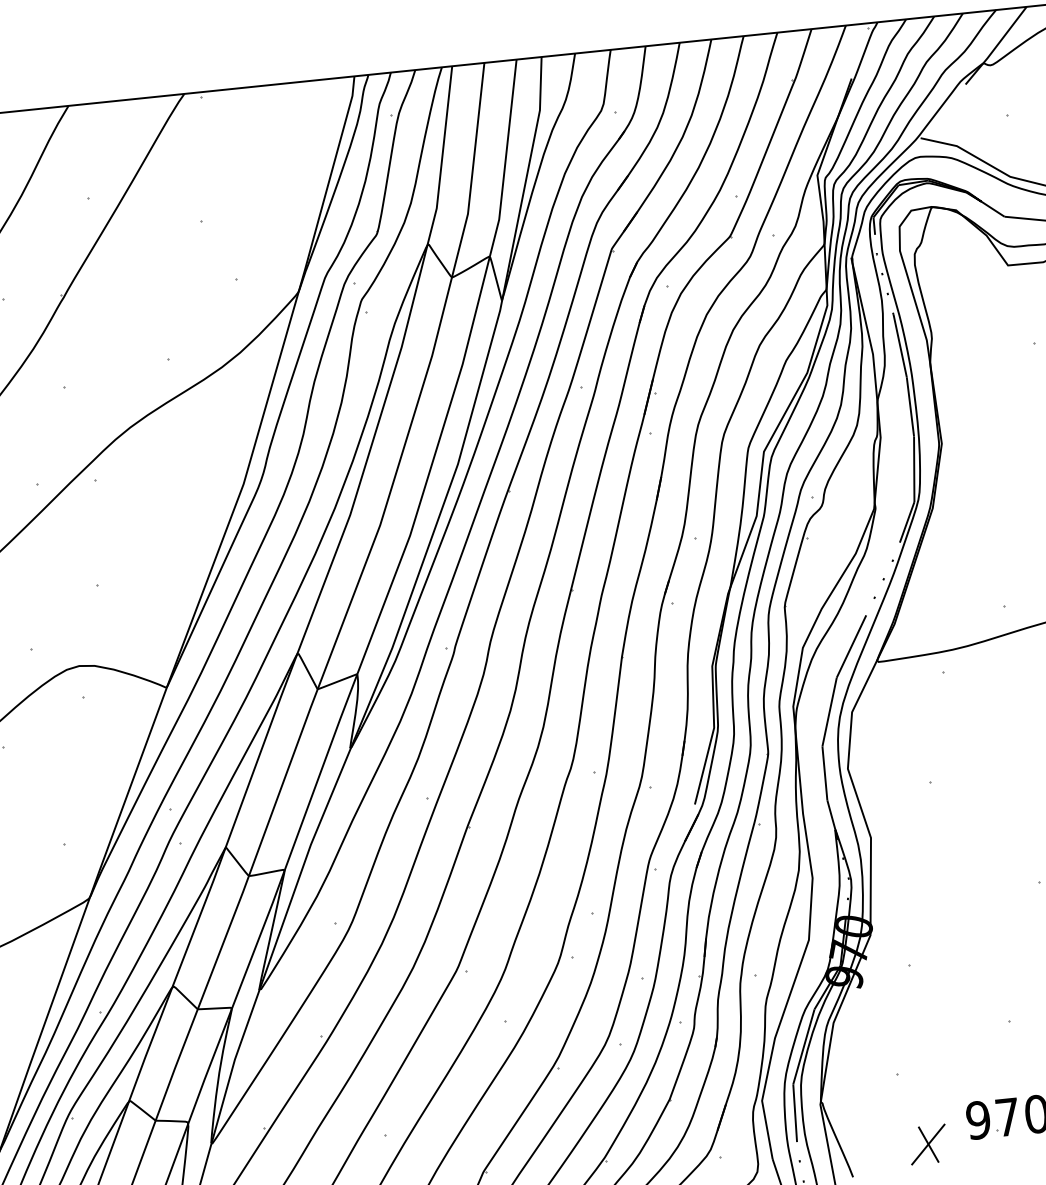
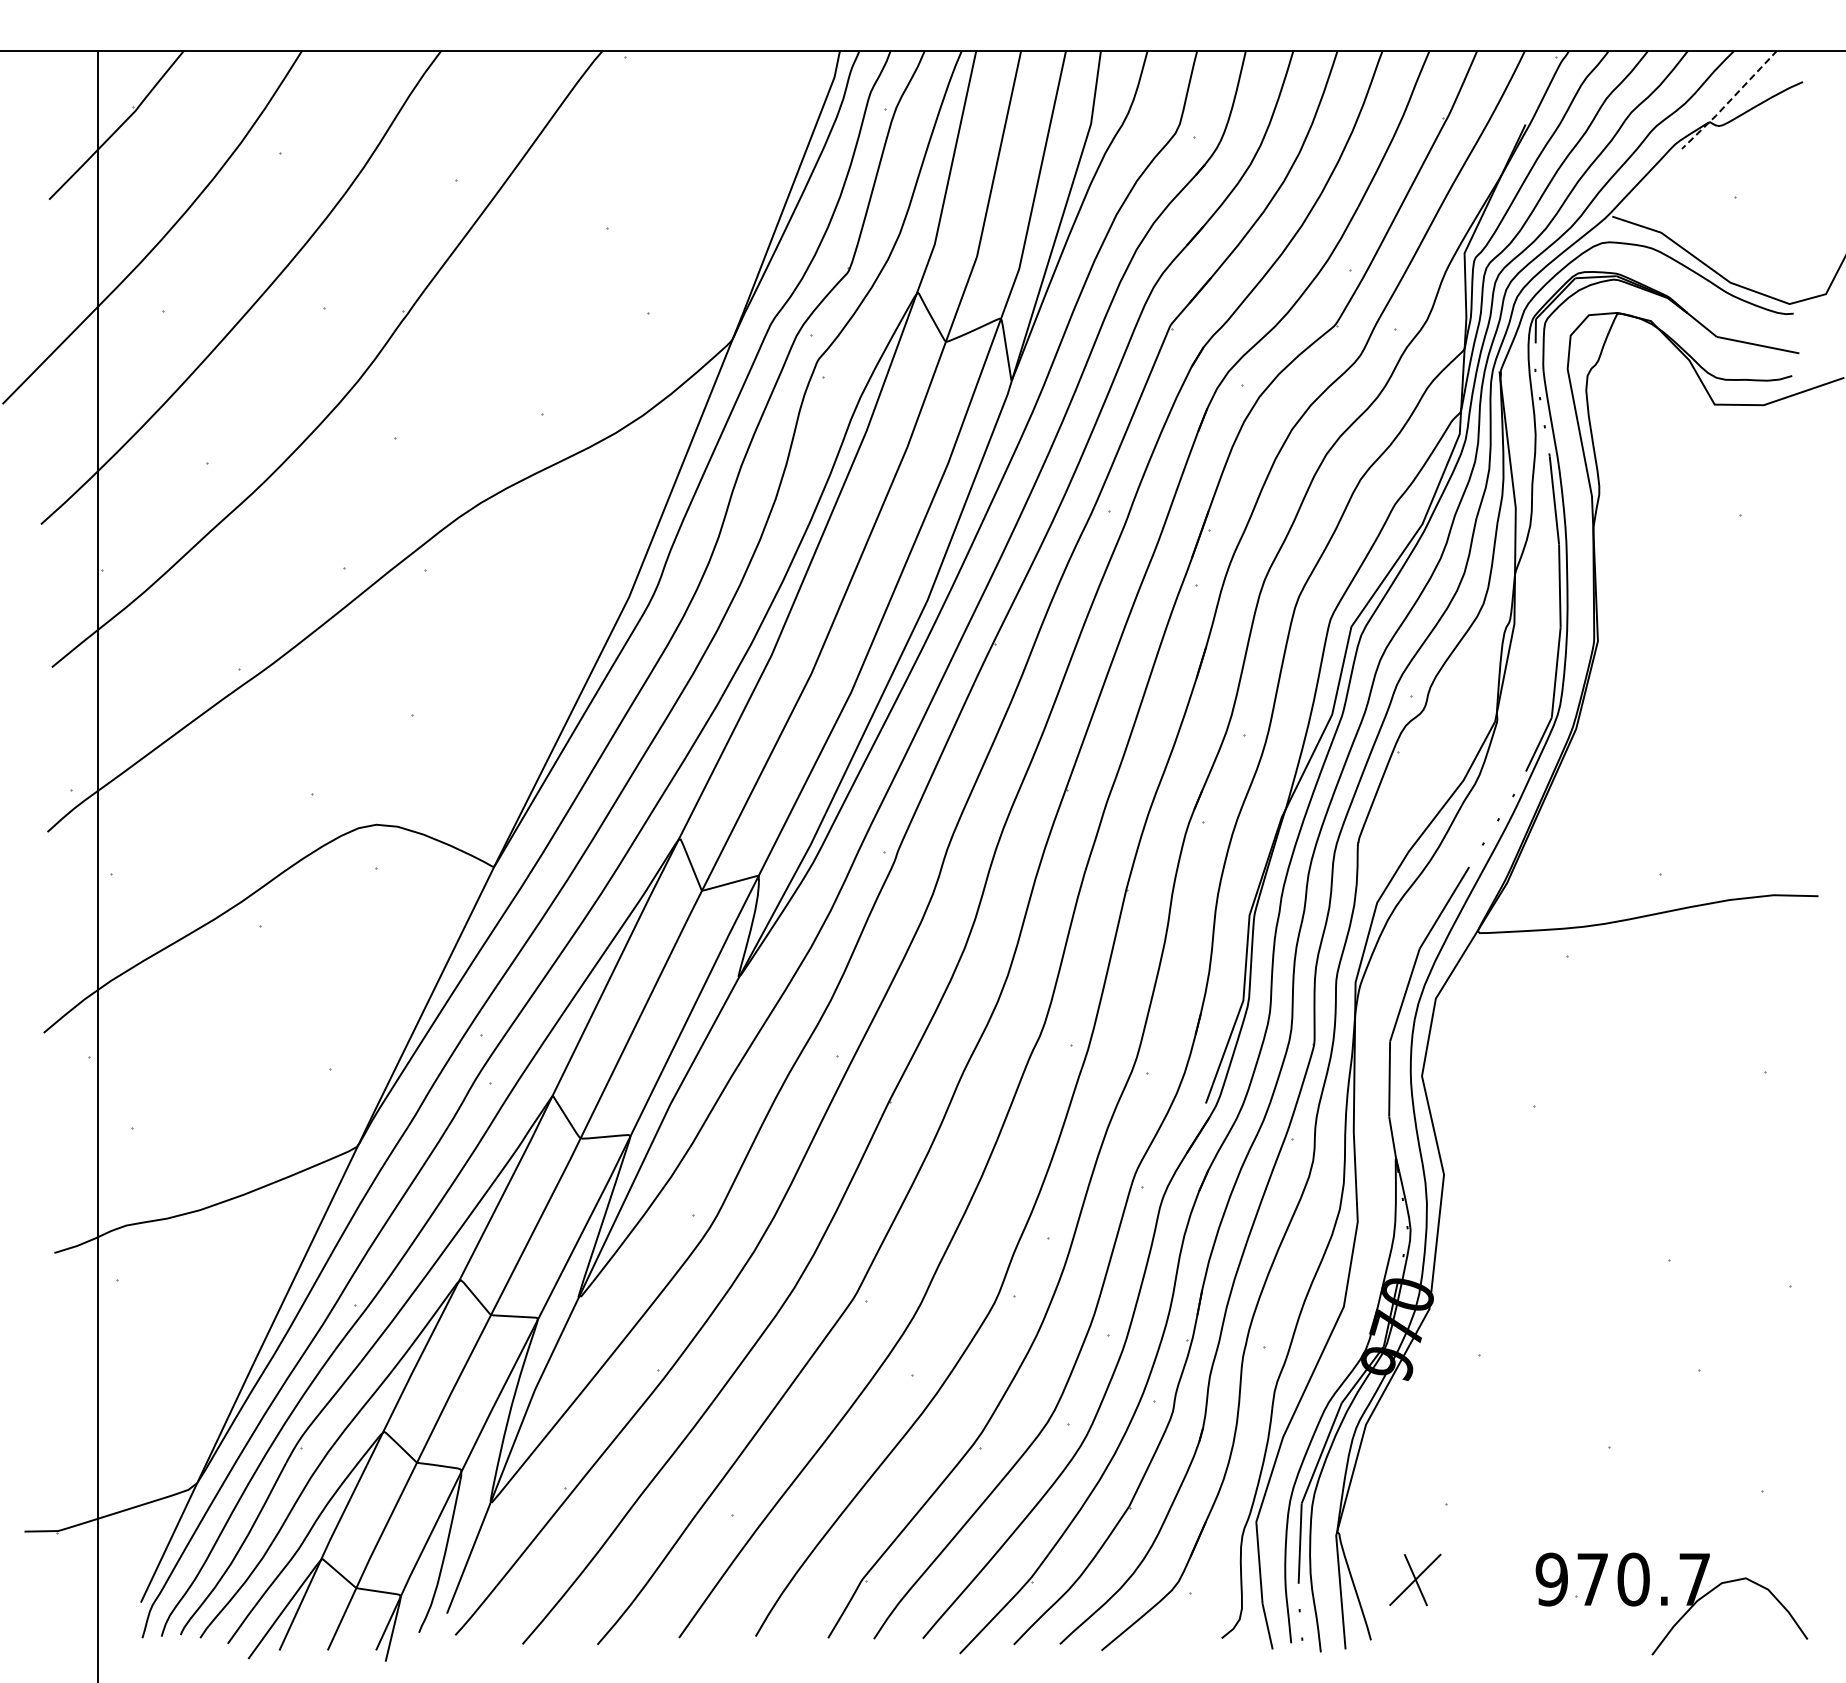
line: (996, 46) -> (1729, 101), solid -> dashed
part: (928, 1144) -> (1415, 1579), moved

